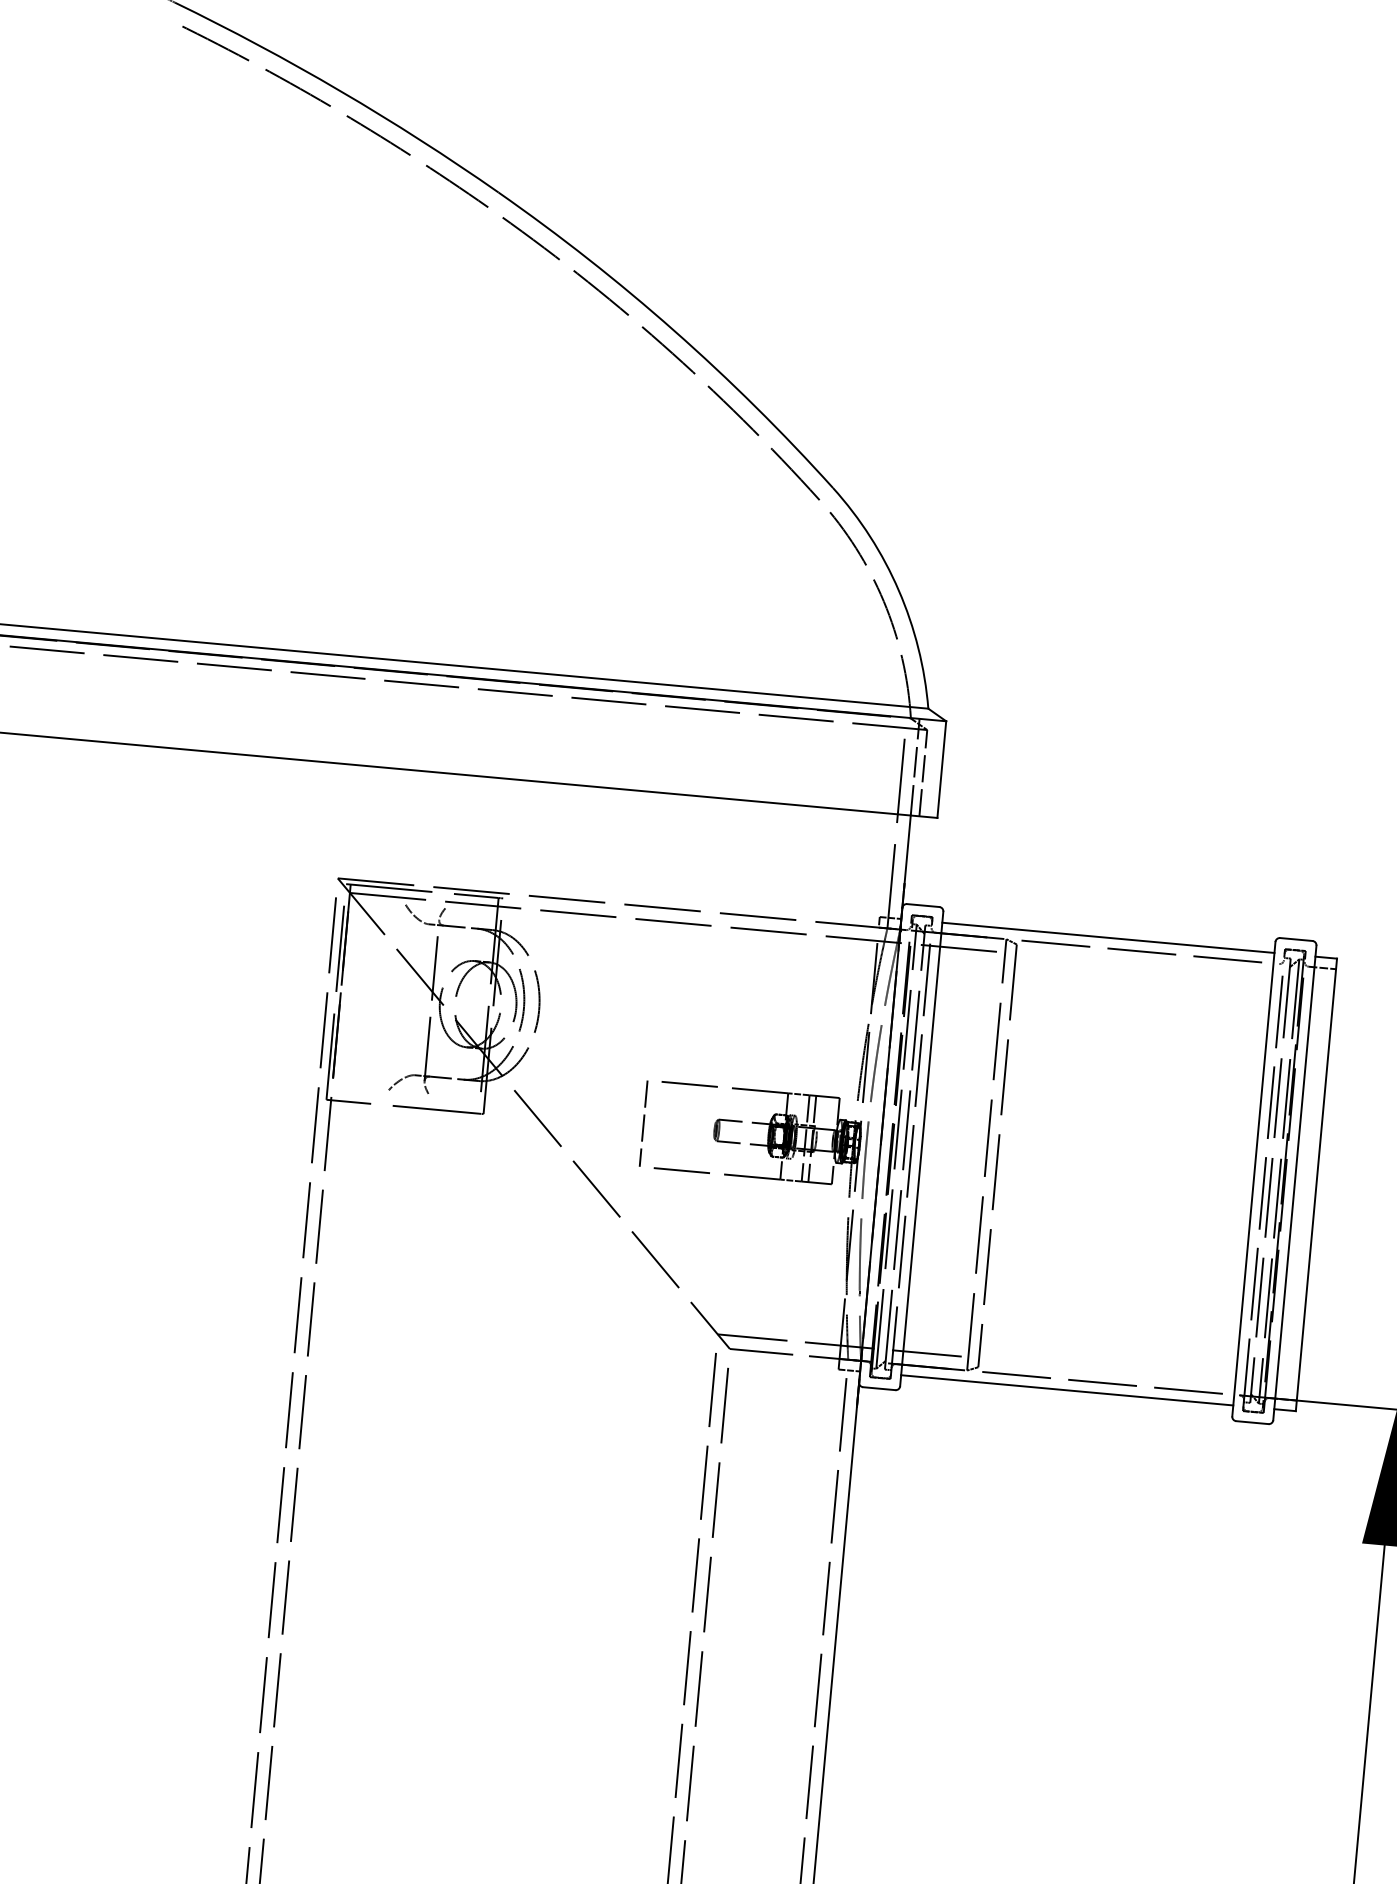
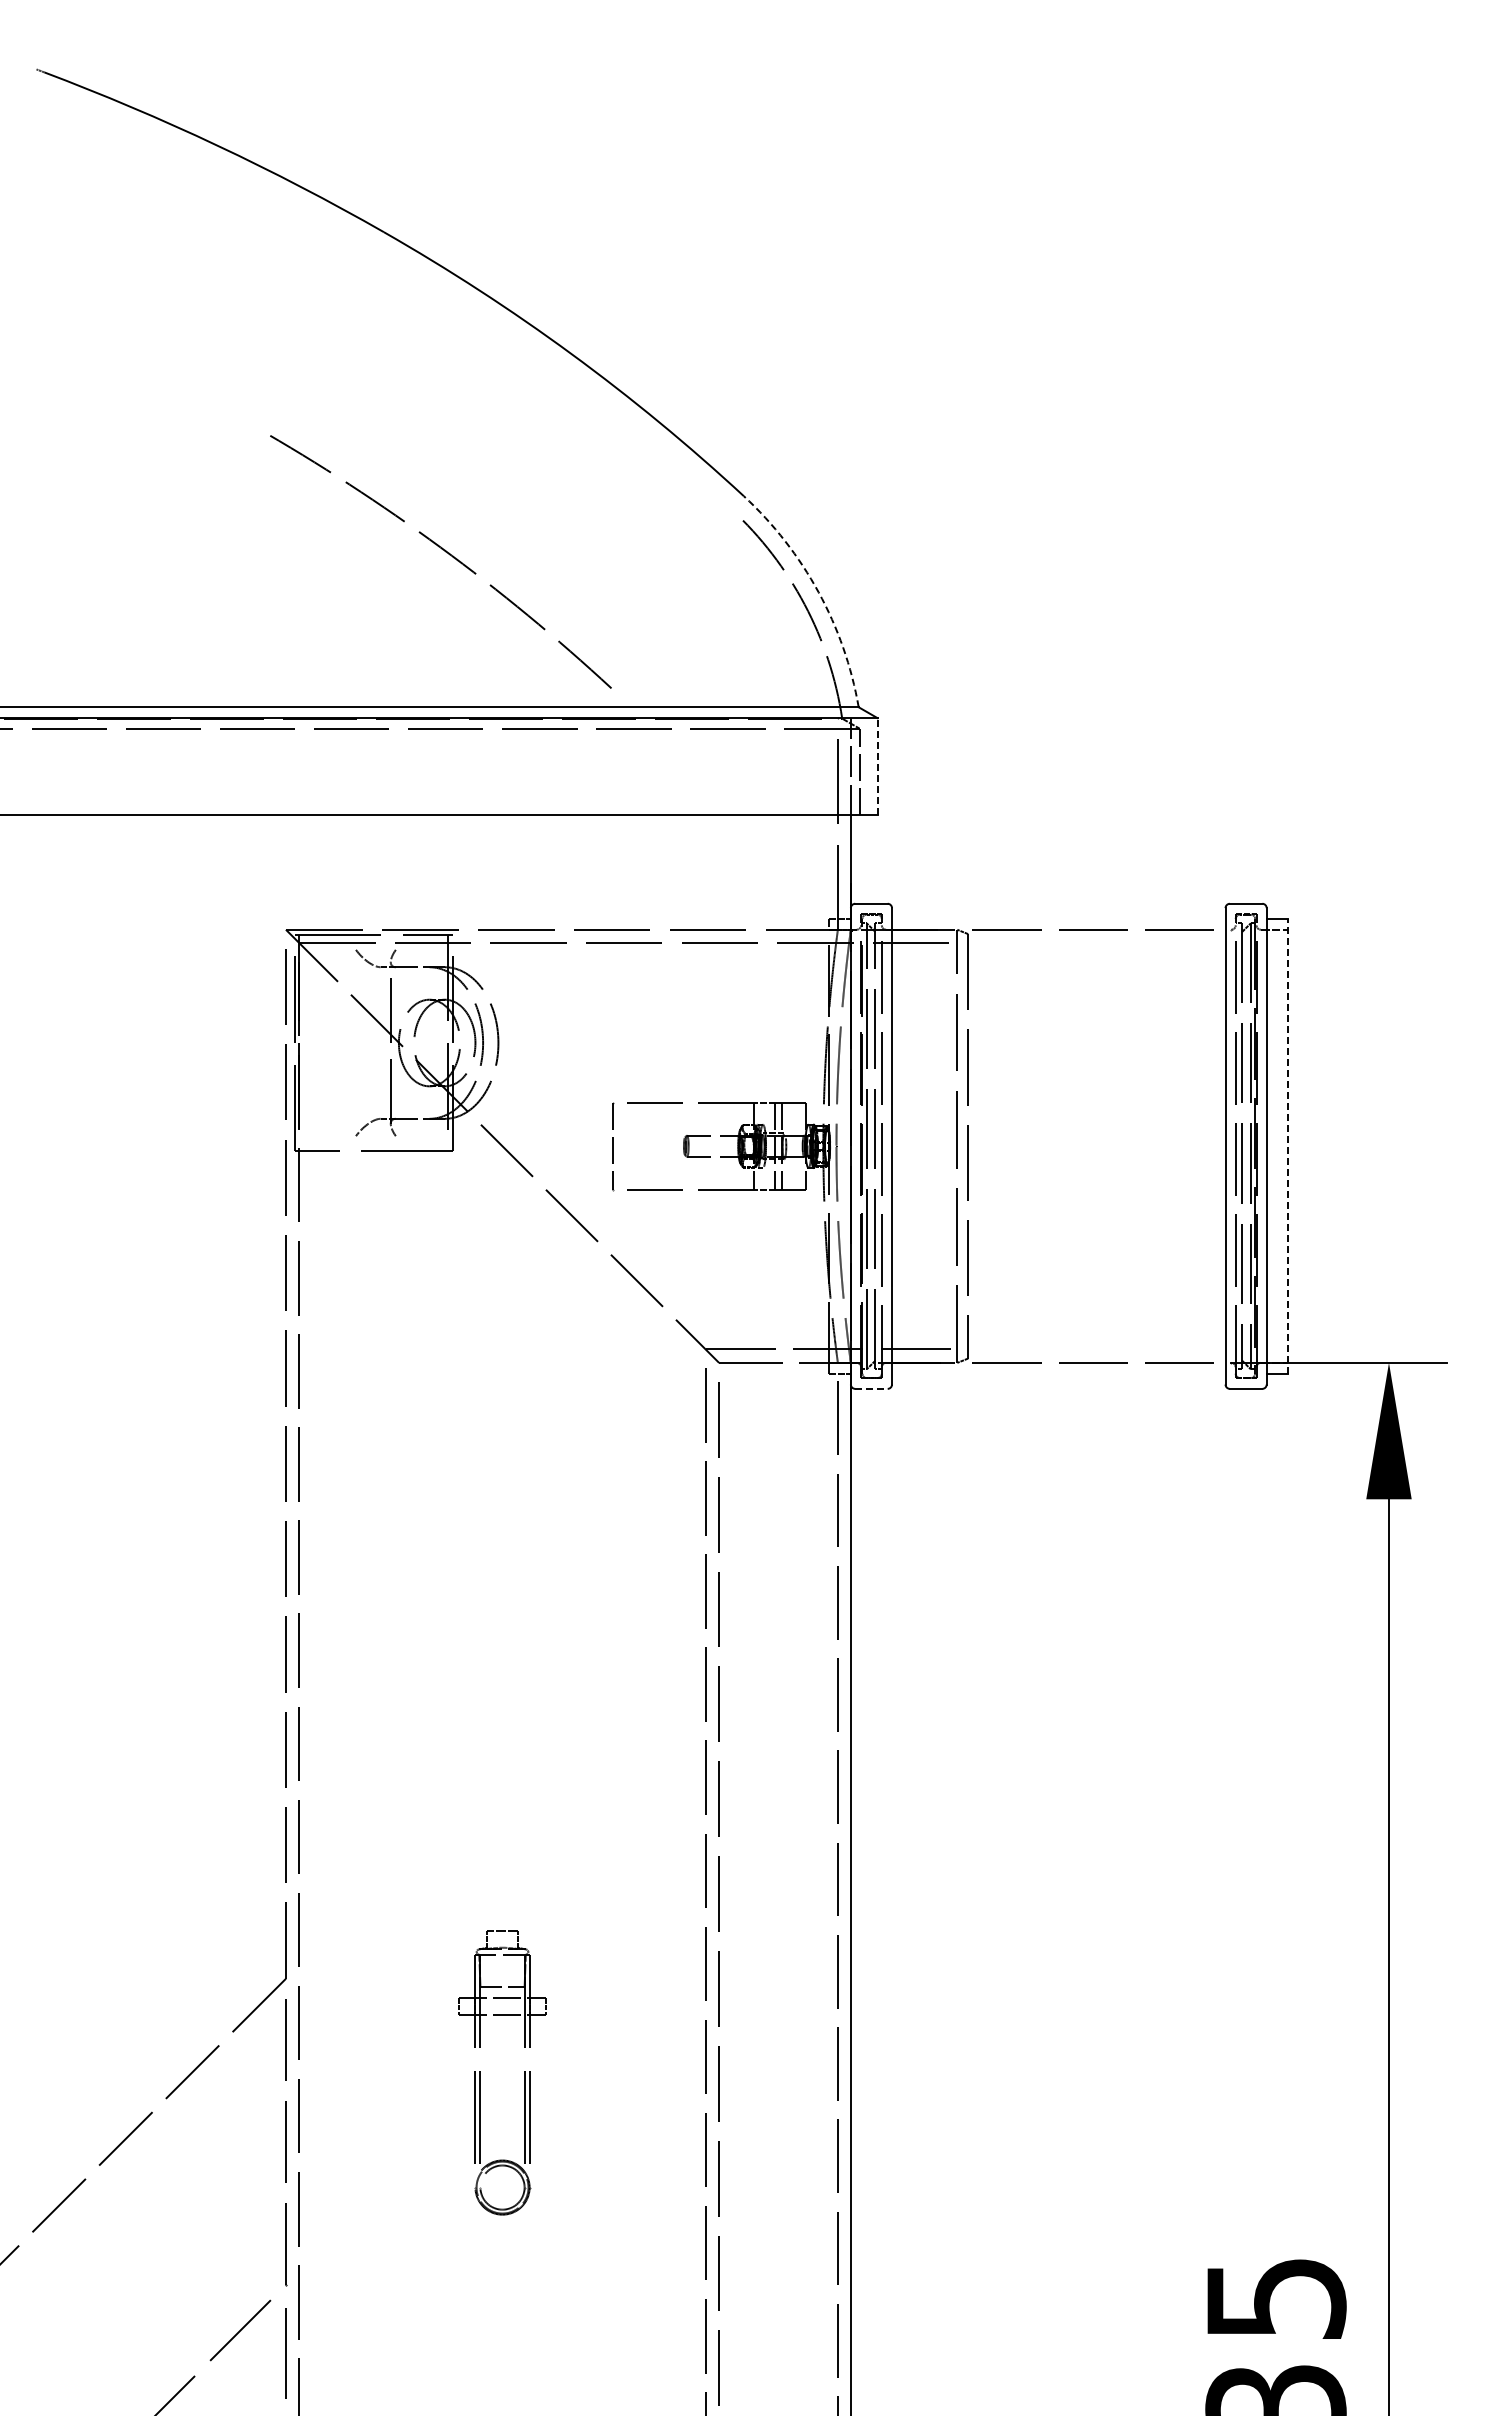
arc: (330, 107) -> (208, 162), removed
arc: (666, 349) -> (445, 552), moved
arc: (898, 590) -> (818, 592), solid -> dashed
line: (941, 769) -> (877, 766), solid -> dashed
line: (1108, 938) -> (1058, 919), removed
line: (1316, 1184) -> (1288, 1145), solid -> dashed
line: (879, 1388) -> (871, 1388), solid -> dashed
line: (1066, 1390) -> (1058, 1373), removed

